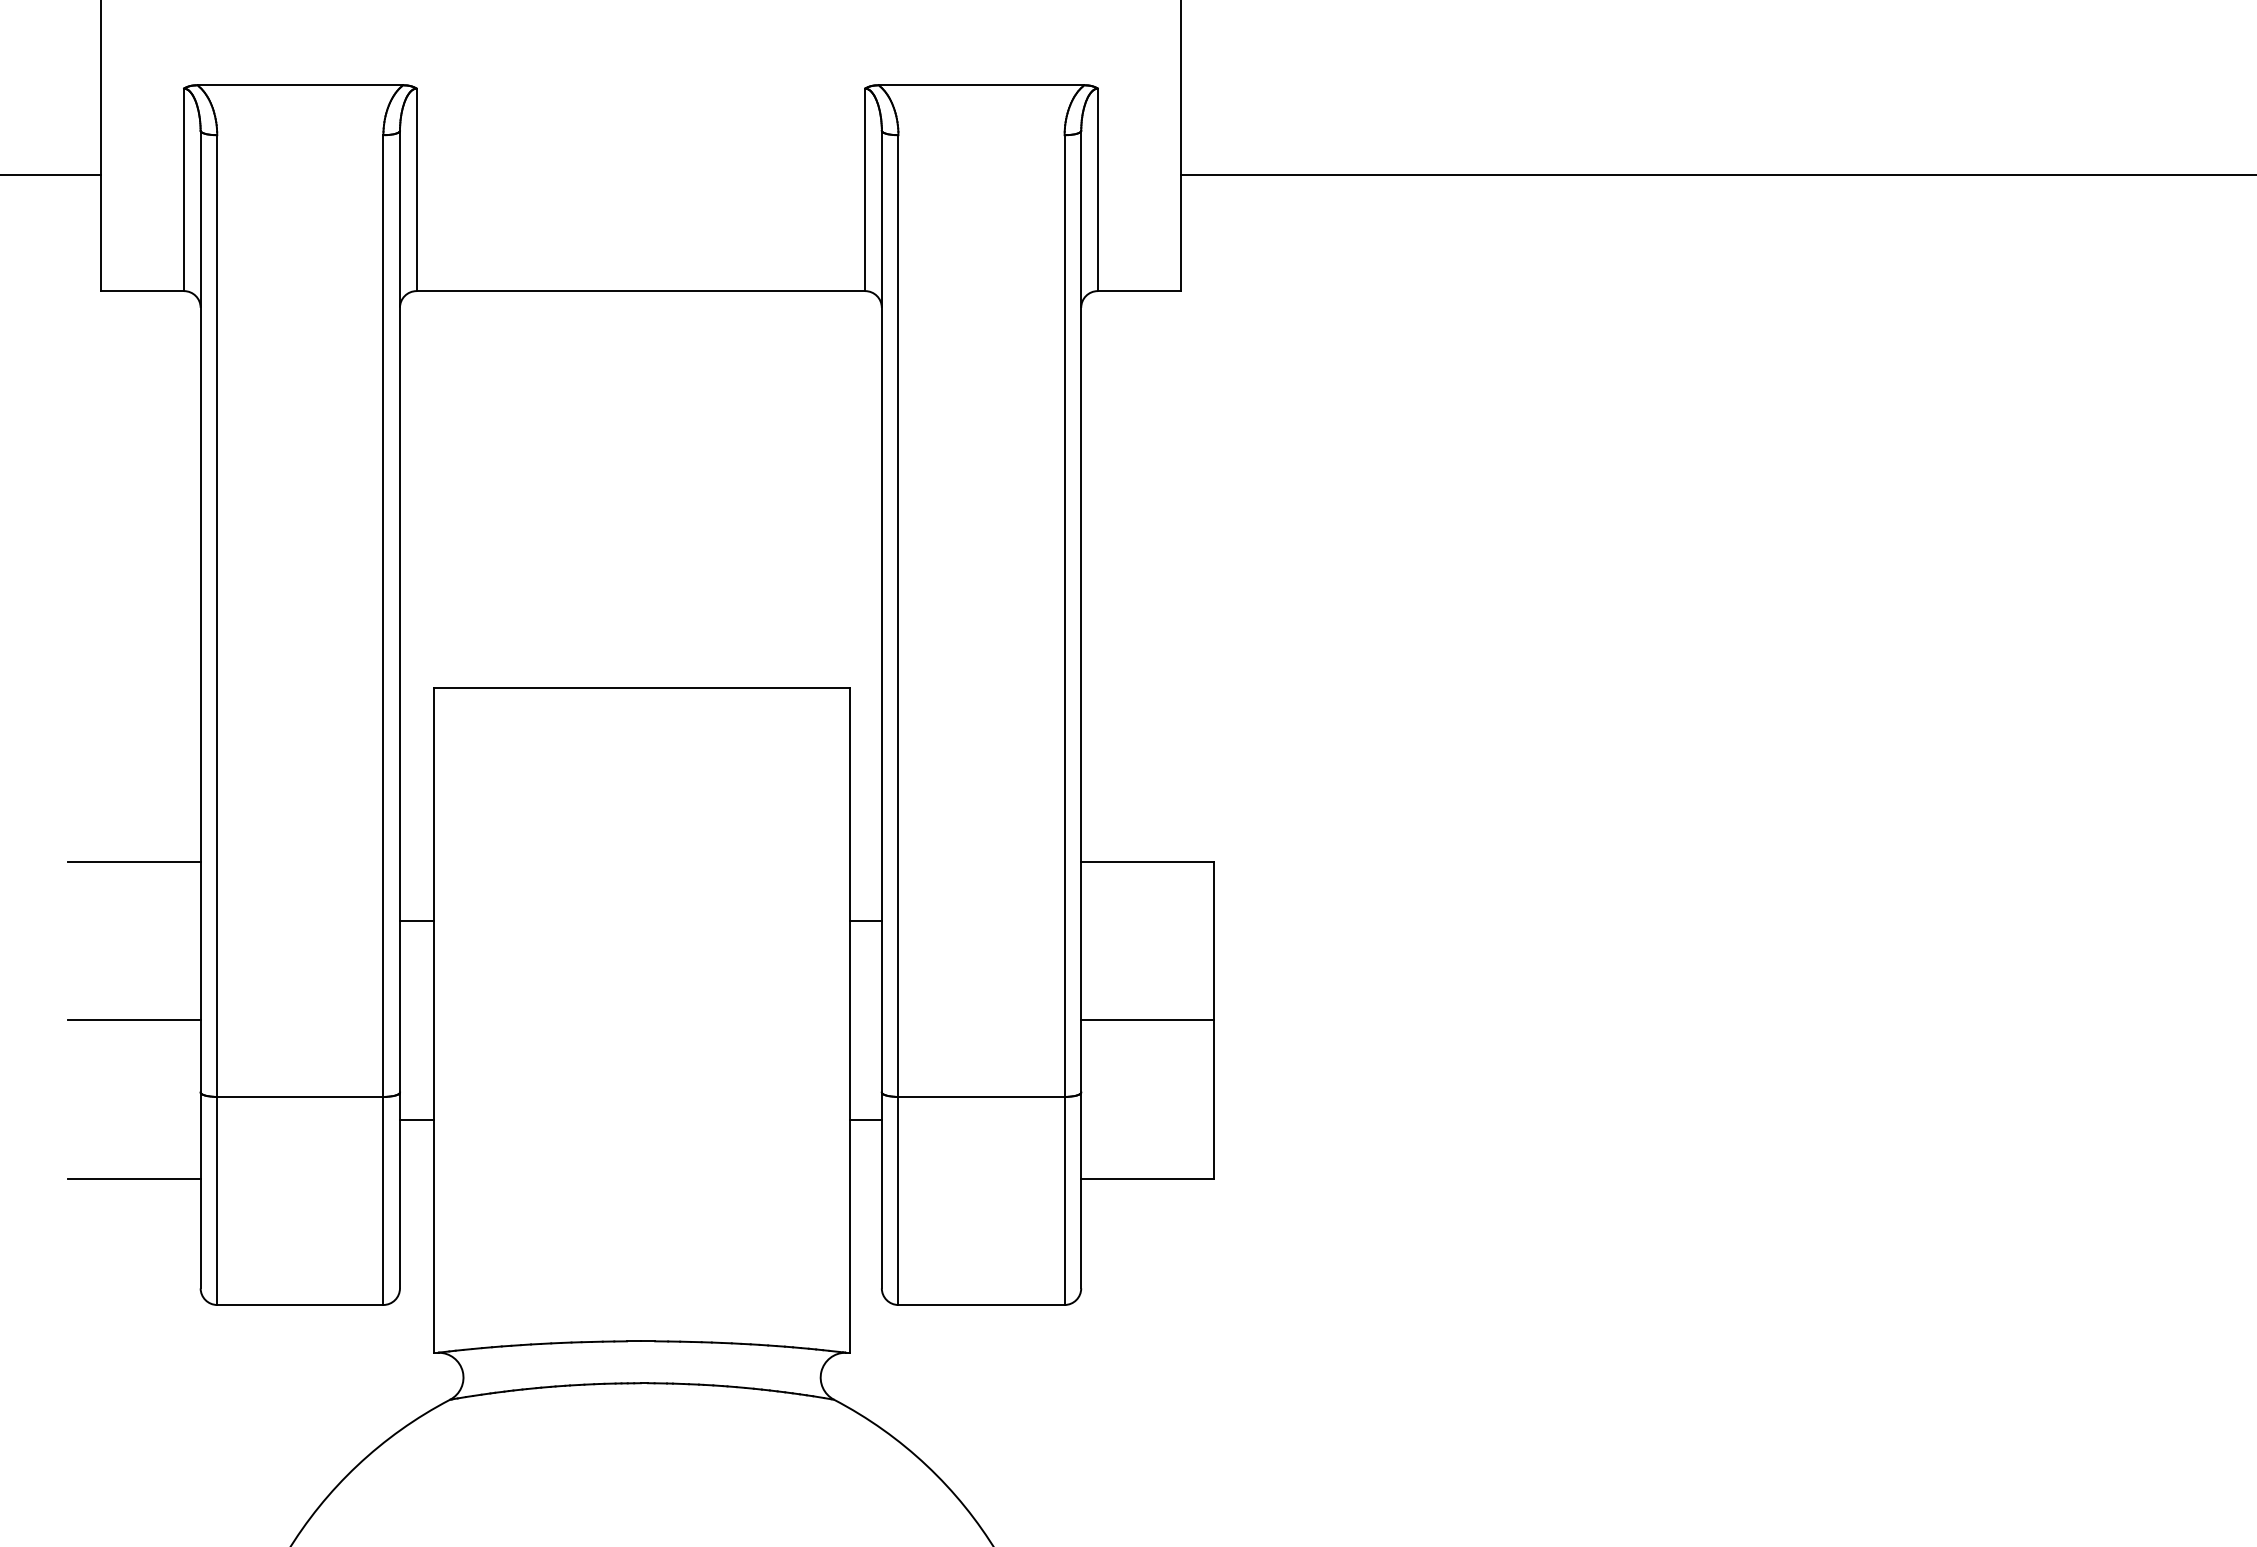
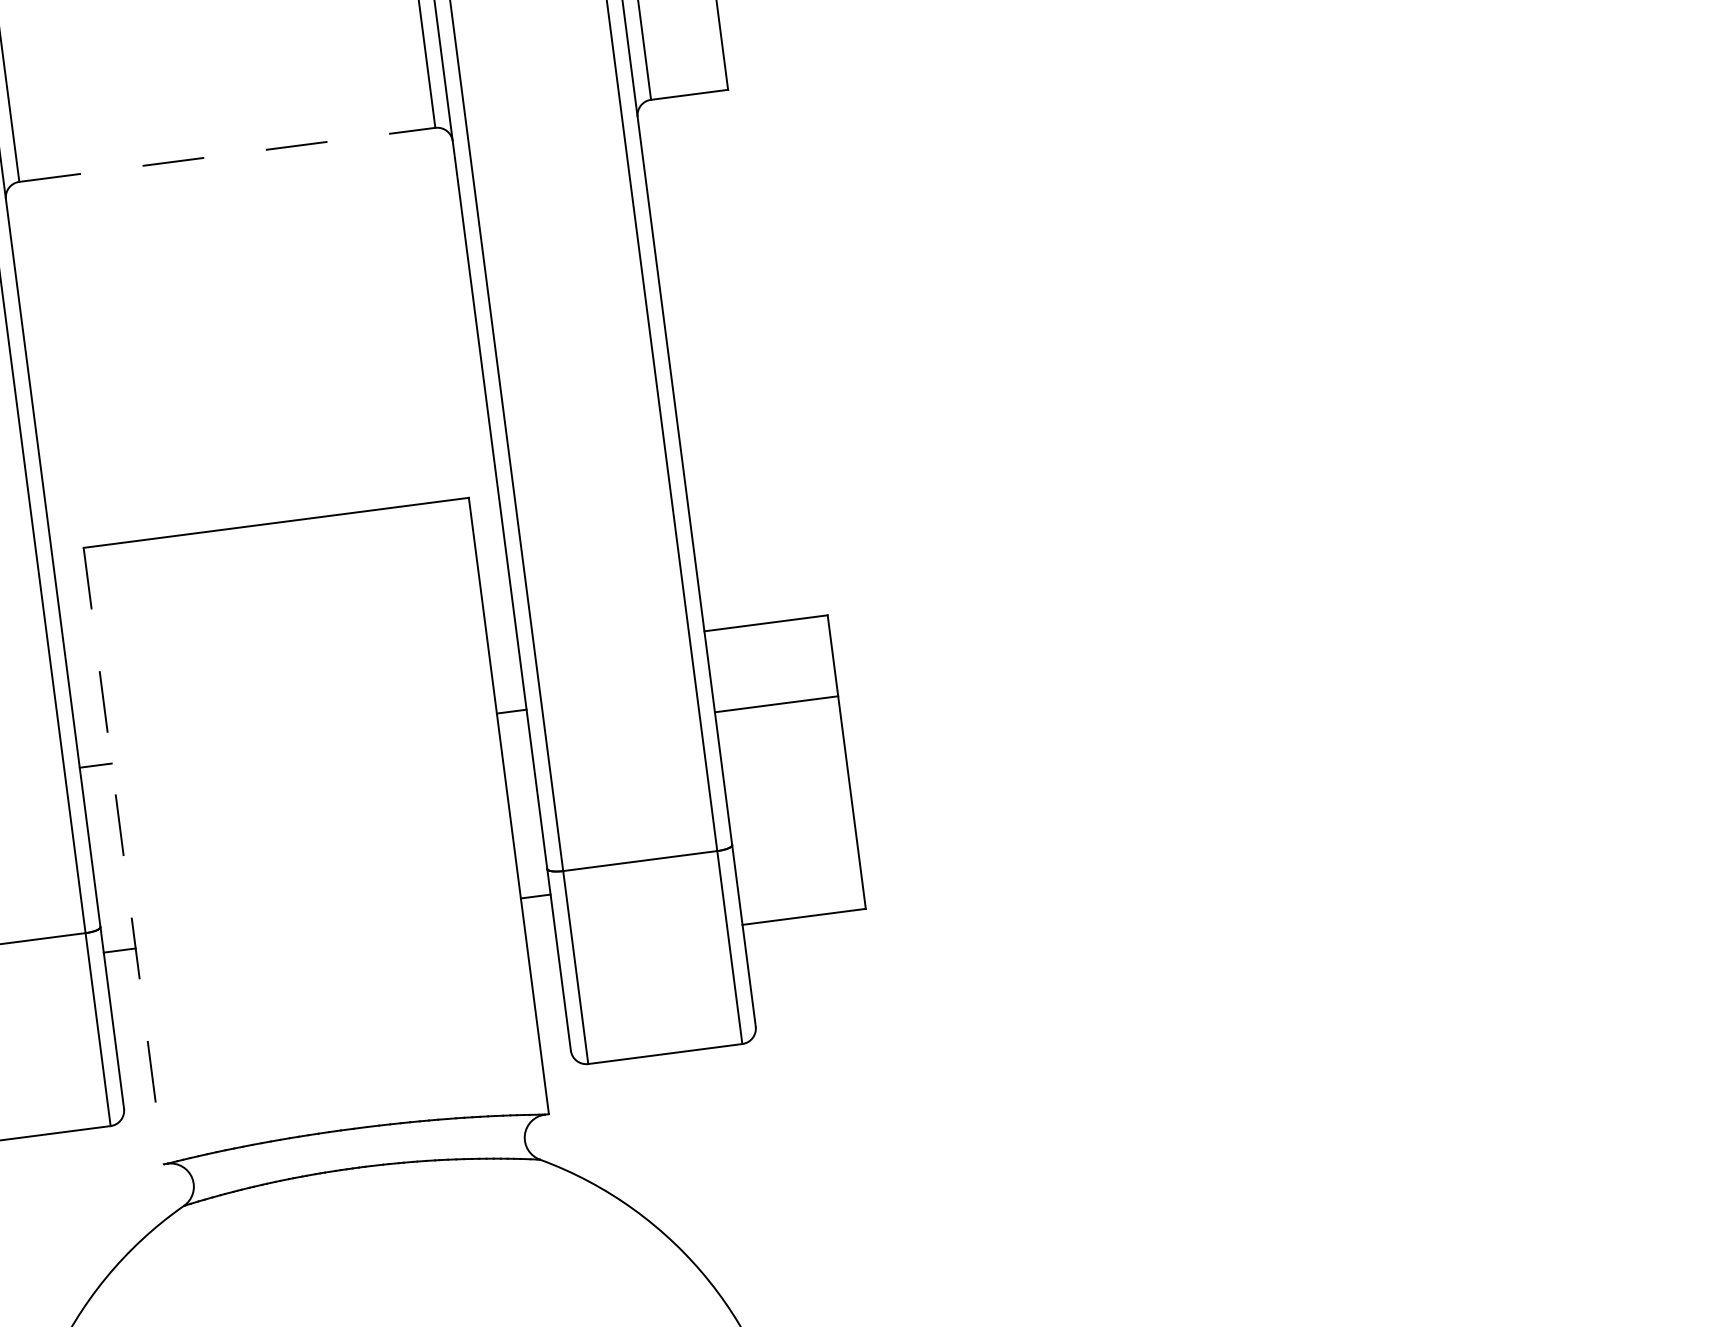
line: (641, 291) -> (227, 155), solid -> dashed
line: (434, 1020) -> (123, 856), solid -> dashed
line: (1147, 1020) -> (776, 704), moved

